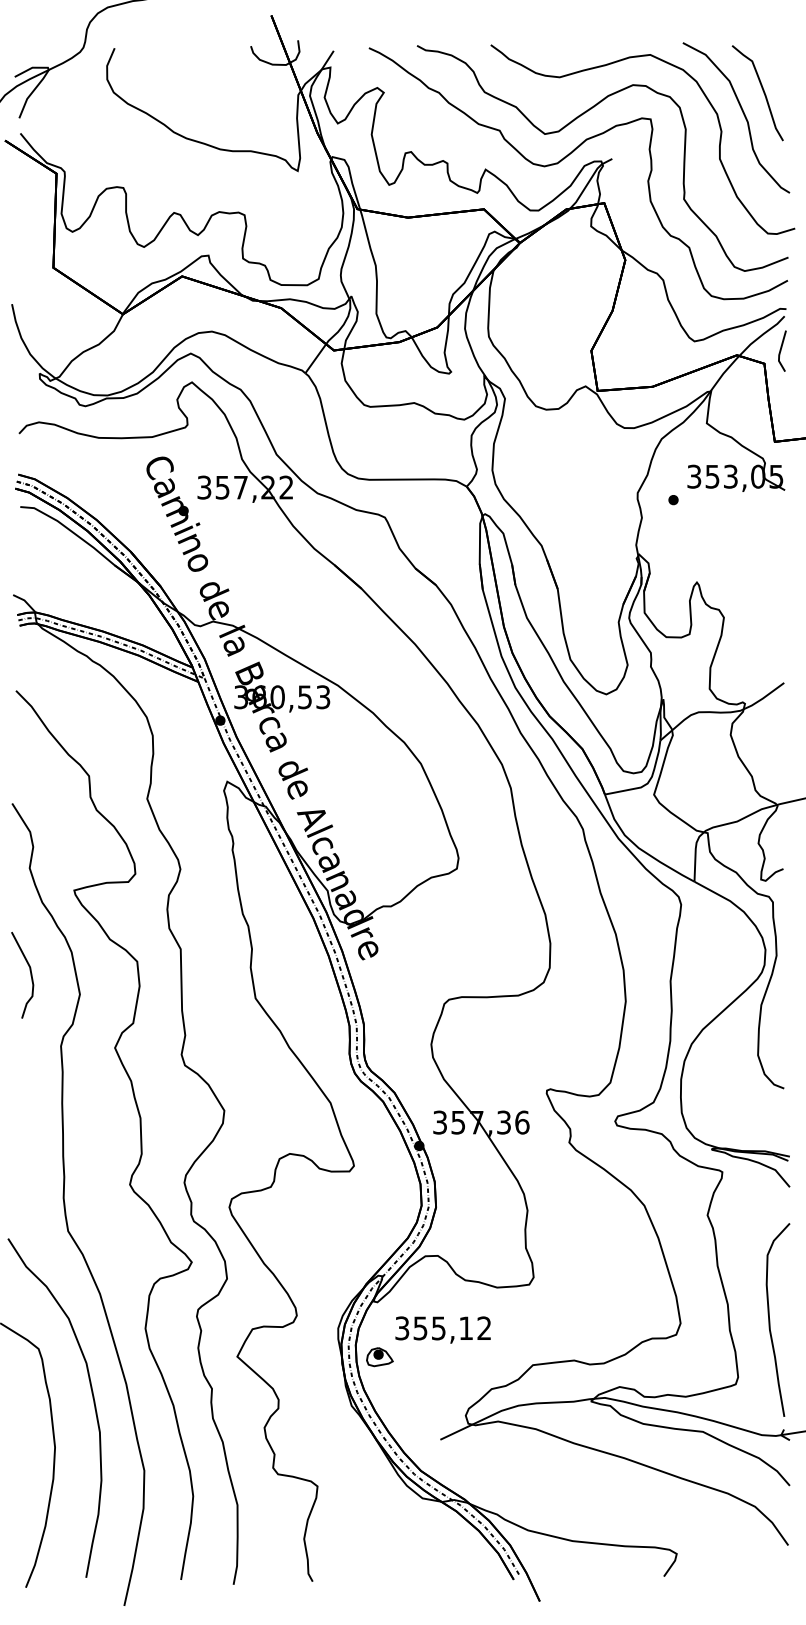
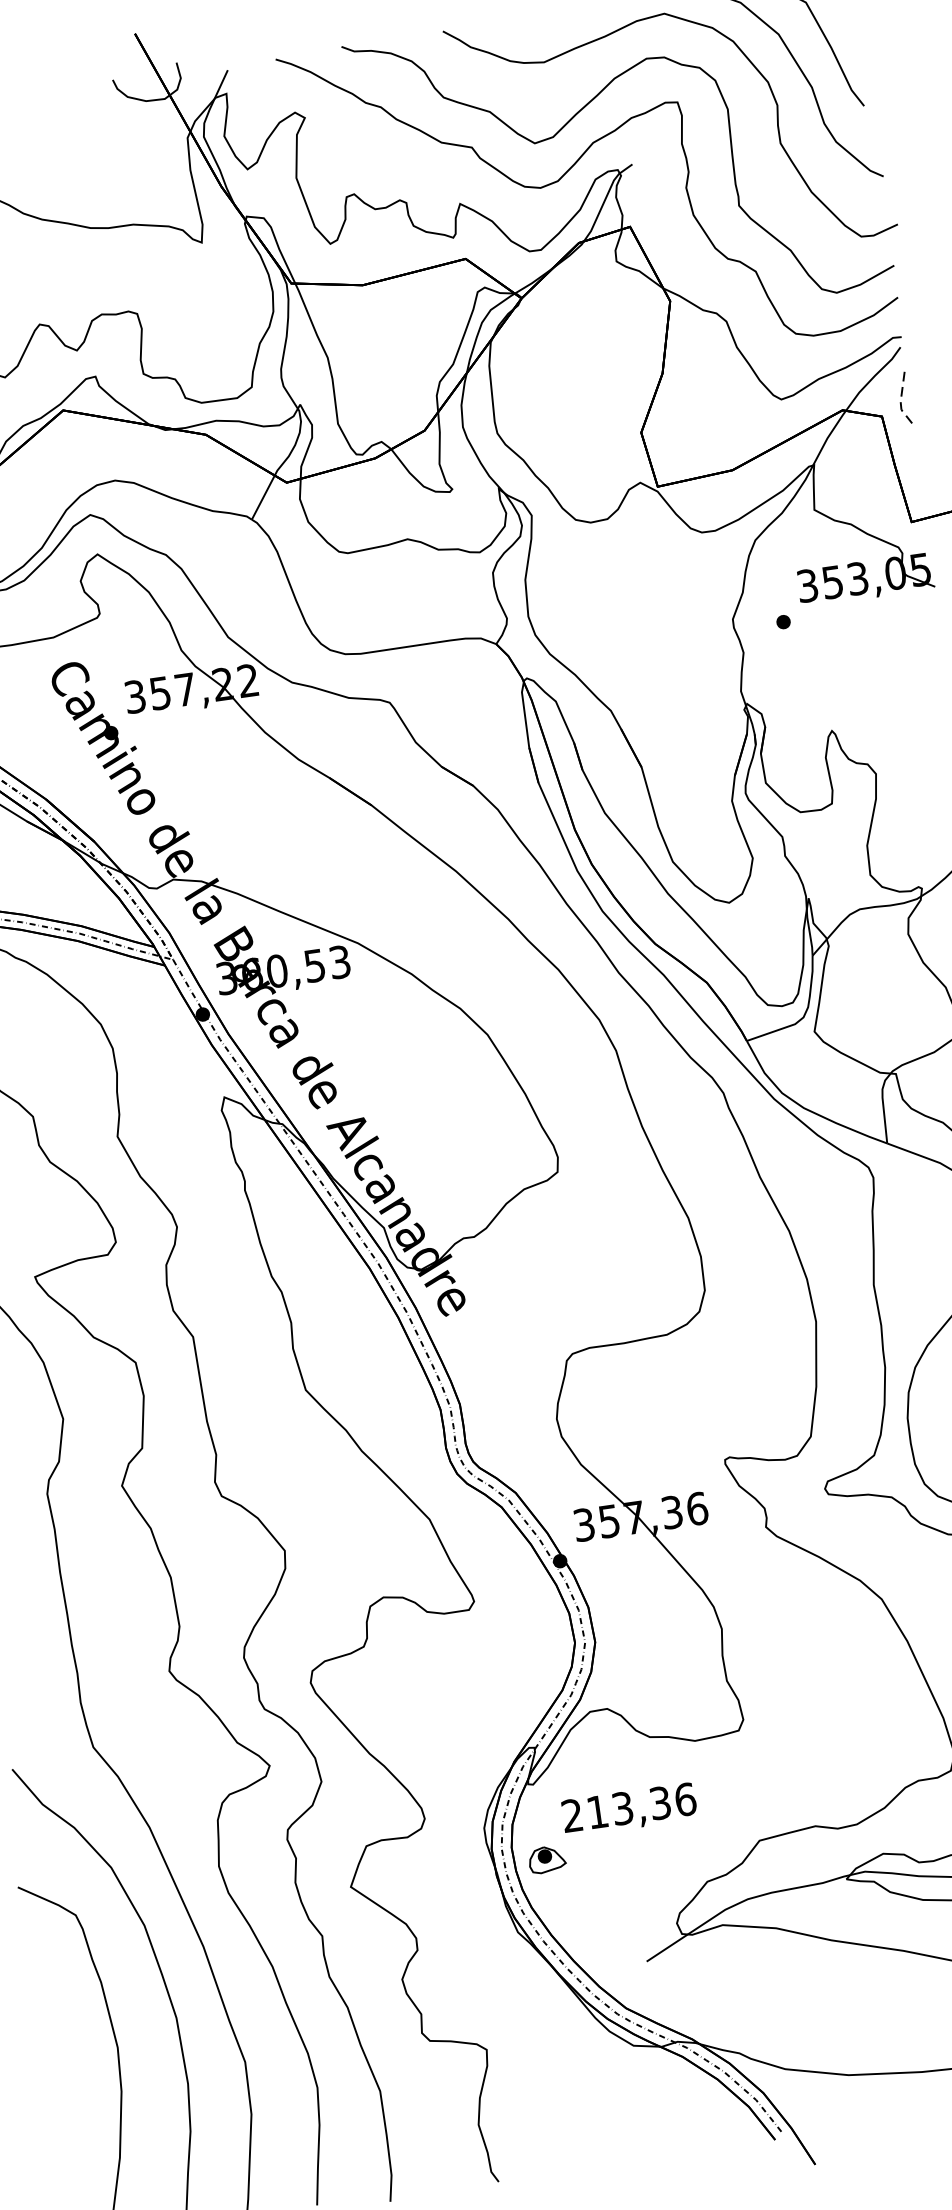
line: (779, 352) -> (900, 398), solid -> dashed
text: (443, 1328) -> (629, 1807), 355,12 -> 213,36

